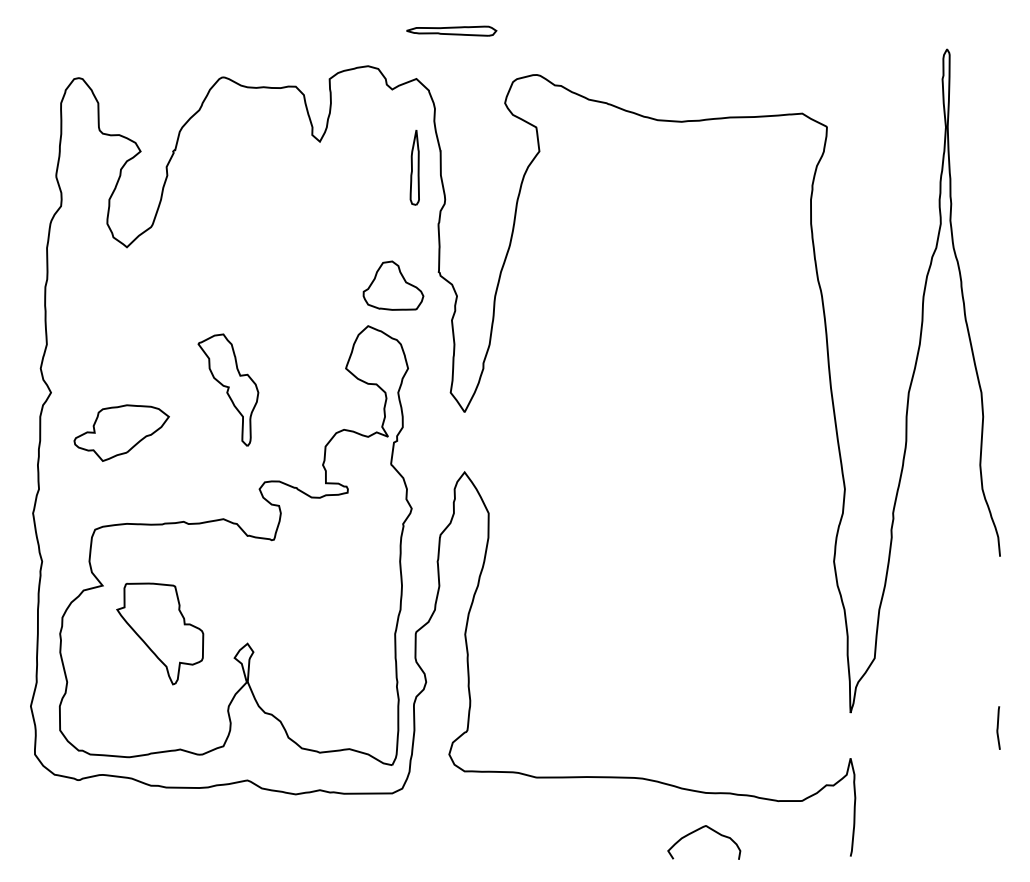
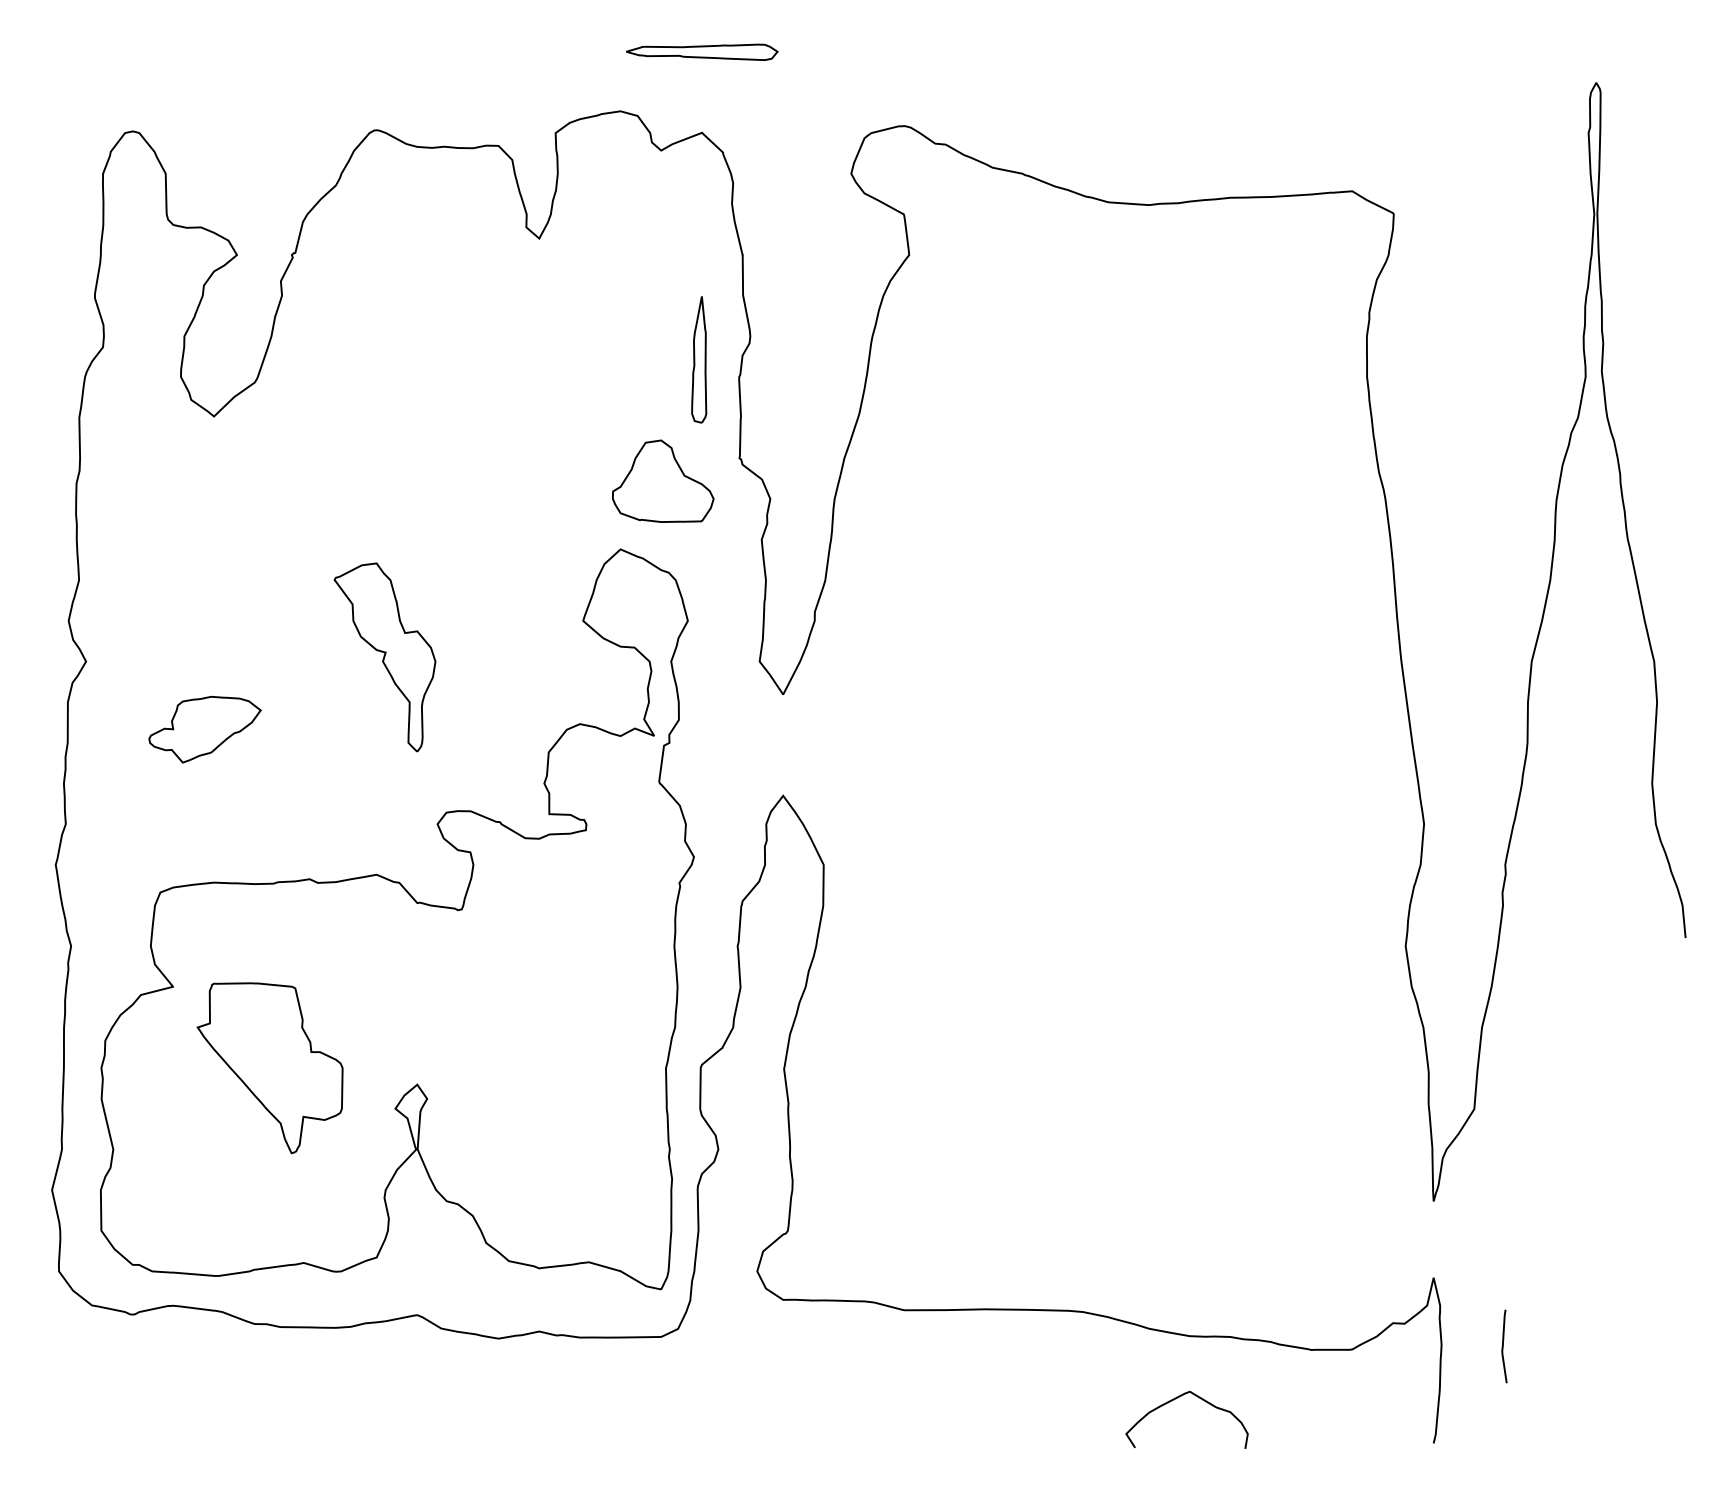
part: (451, 30) -> (701, 51), moved
part: (414, 167) -> (698, 359), moved
part: (121, 432) -> (204, 728), size x0.7
curve: (998, 727) -> (1504, 1345), moved

